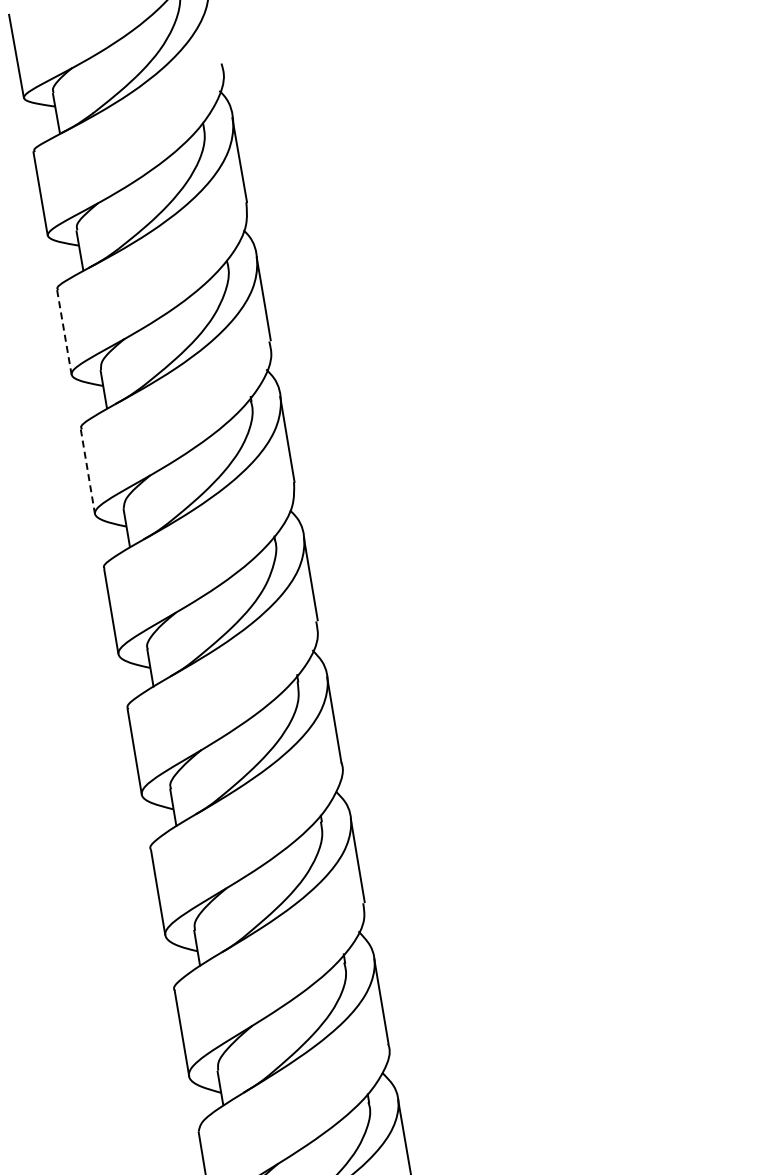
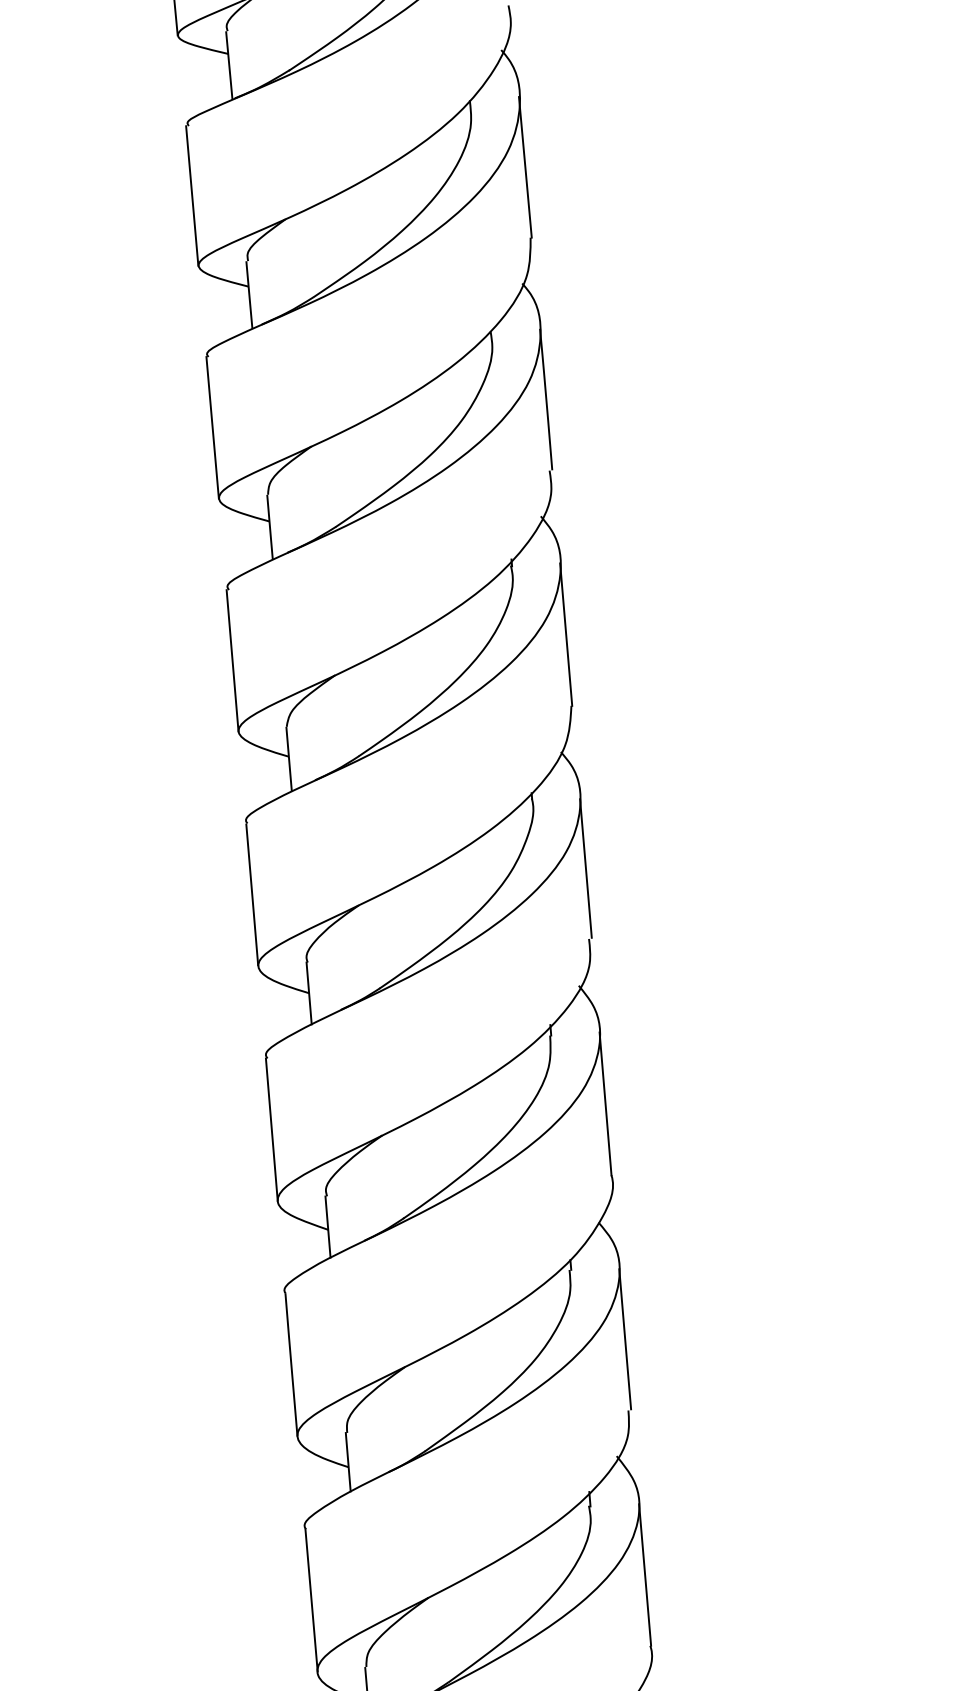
line: (64, 332) -> (212, 427), dashed -> solid
line: (87, 471) -> (231, 660), dashed -> solid

